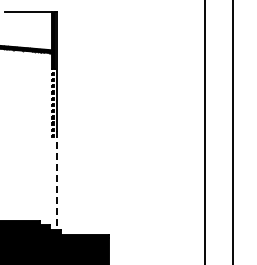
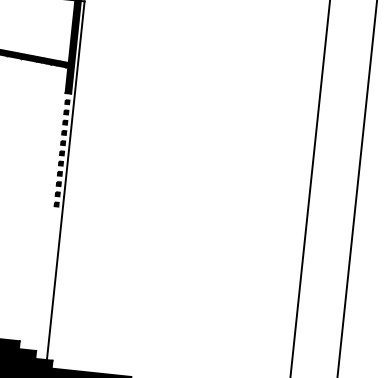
line: (57, 180) -> (55, 278), dashed -> solid

